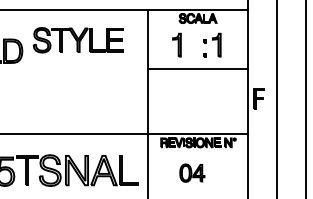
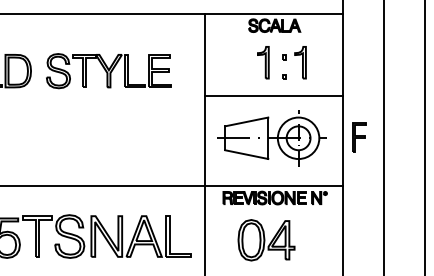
part: (77, 40) -> (107, 71), moved
part: (176, 44) -> (262, 61), moved
part: (196, 99) -> (272, 138), added
part: (192, 172) -> (266, 239), size x1.67

